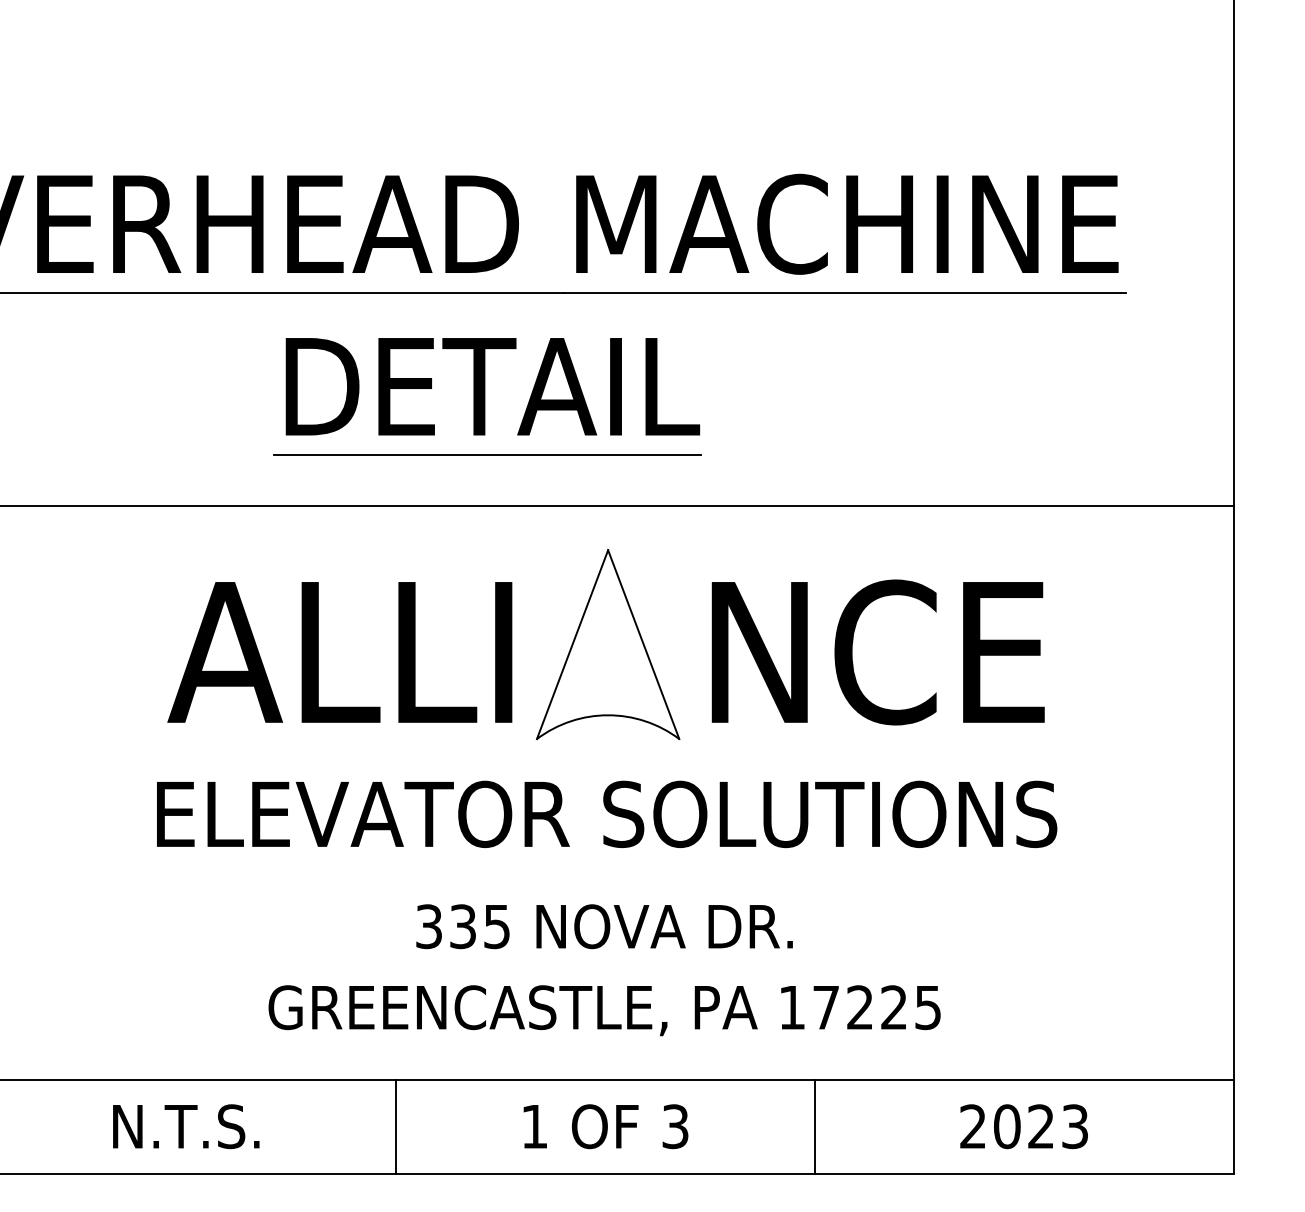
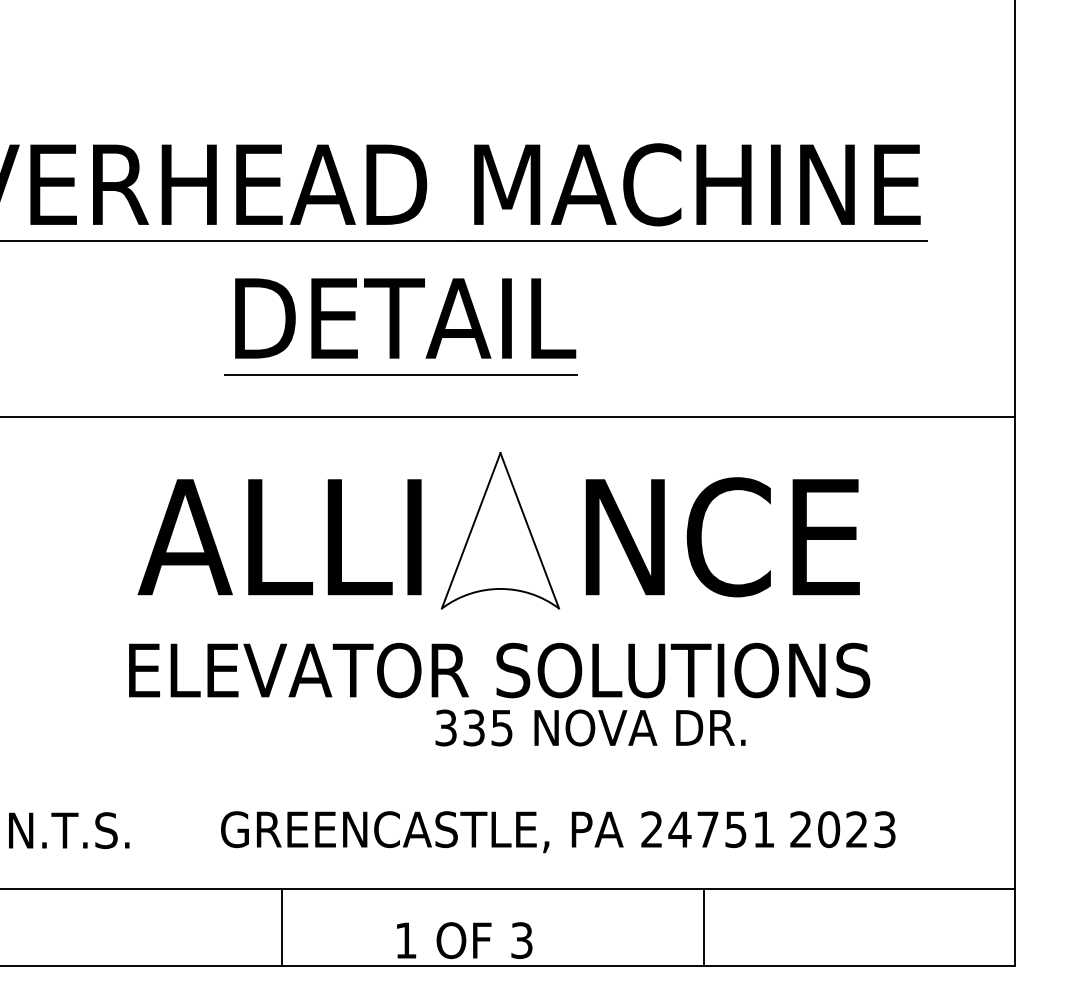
text: (604, 926) -> (590, 727), moved
text: (859, 1007) -> (707, 829), 17225 -> 24751
text: (186, 1126) -> (69, 830), moved
line: (395, 1126) -> (281, 927), moved
text: (605, 1126) -> (464, 940), moved
line: (814, 1126) -> (703, 927), moved
text: (1023, 1126) -> (842, 829), moved

